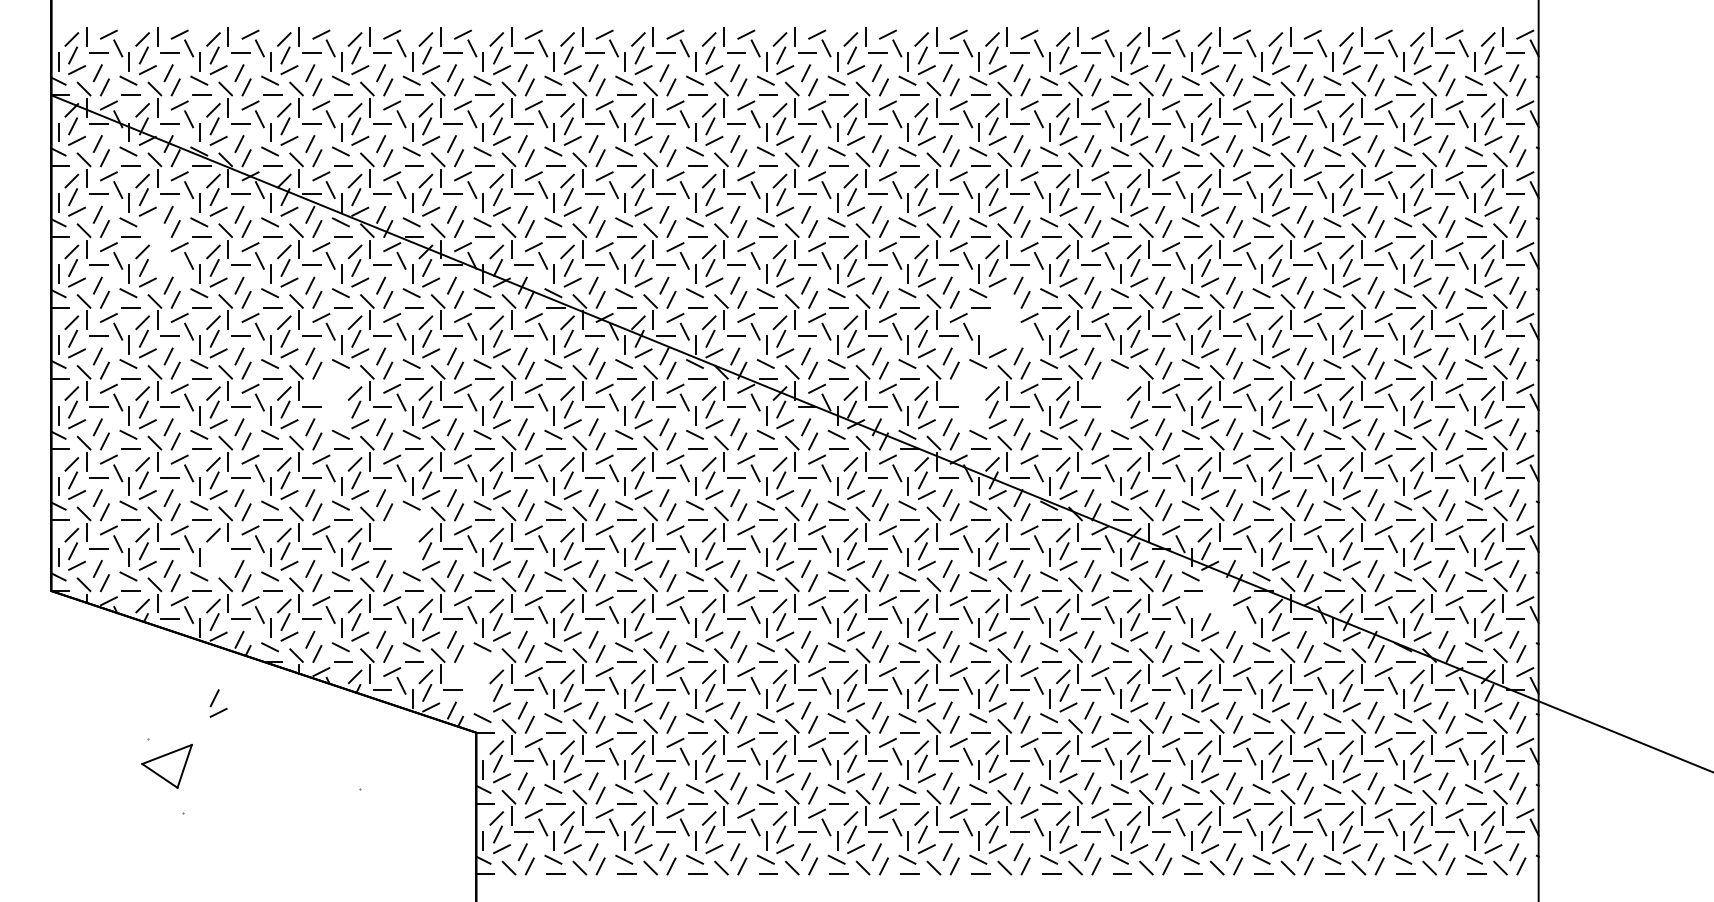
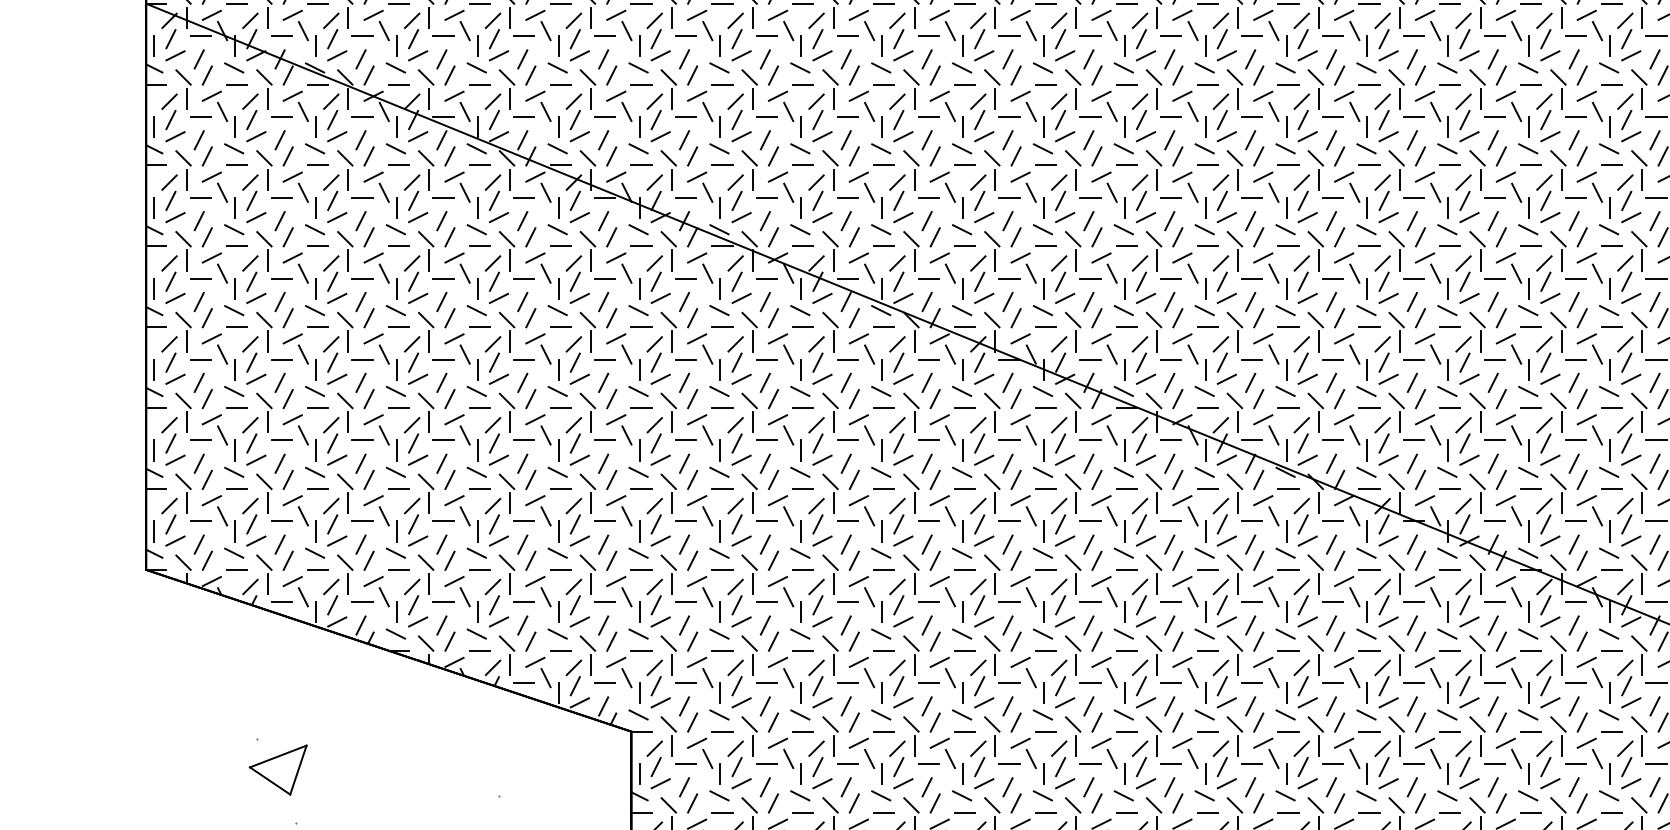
part: (163, 244) -> (274, 174), added
part: (1007, 320) -> (1238, 260), added
part: (332, 401) -> (467, 353), added
part: (969, 401) -> (1194, 353), added
part: (1111, 401) -> (1356, 353), added
part: (403, 542) -> (548, 514), added
part: (1219, 598) -> (1480, 578), added
part: (474, 684) -> (629, 676), added
part: (218, 703) -> (337, 530), moved

